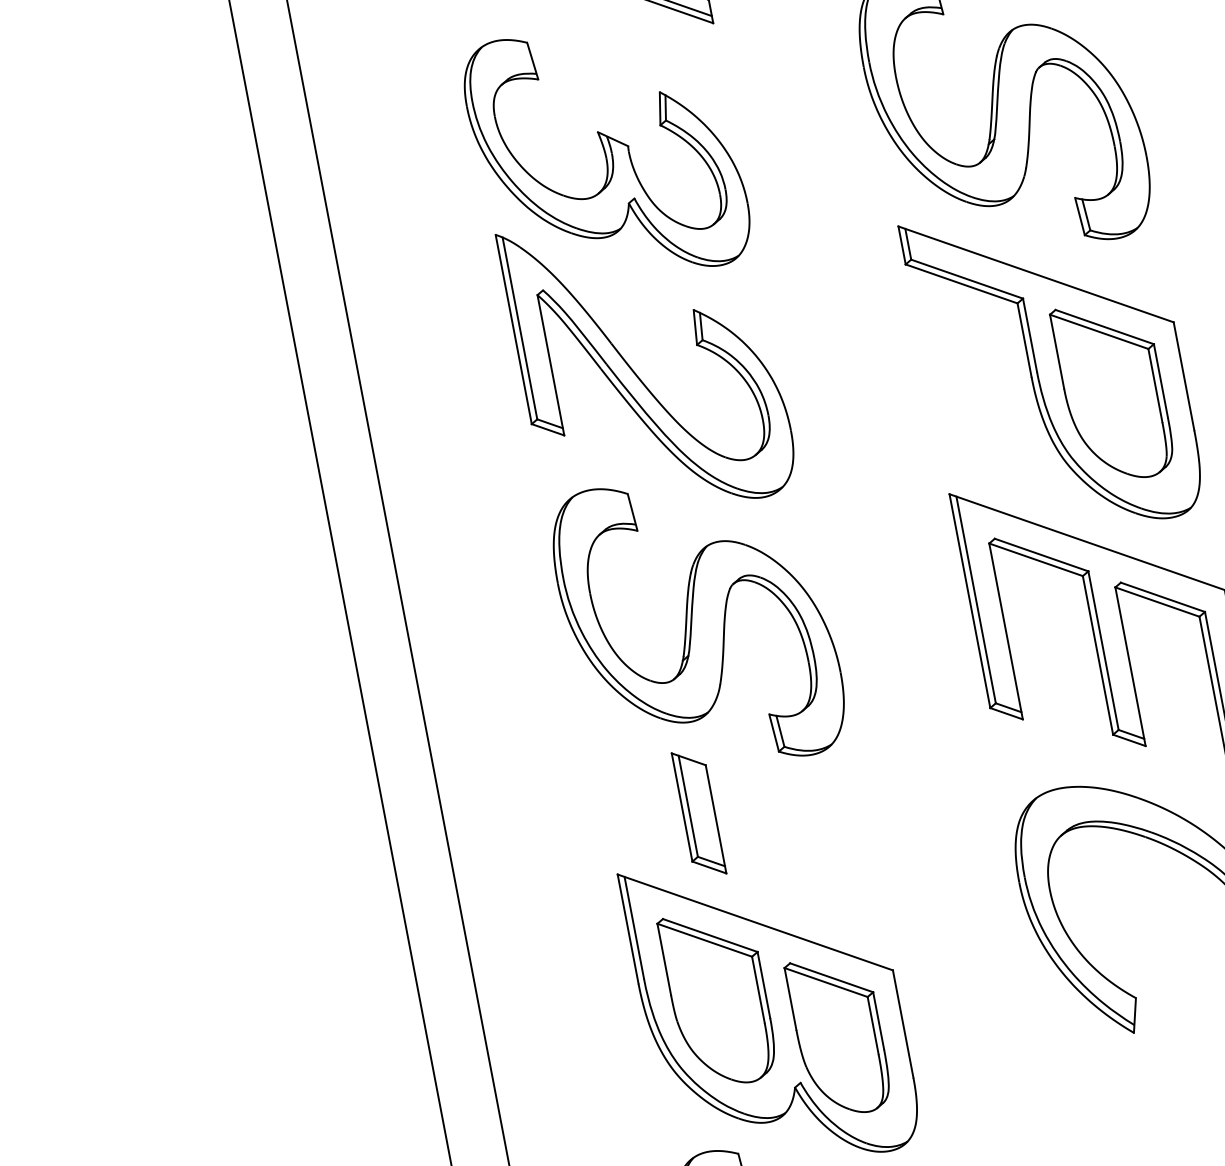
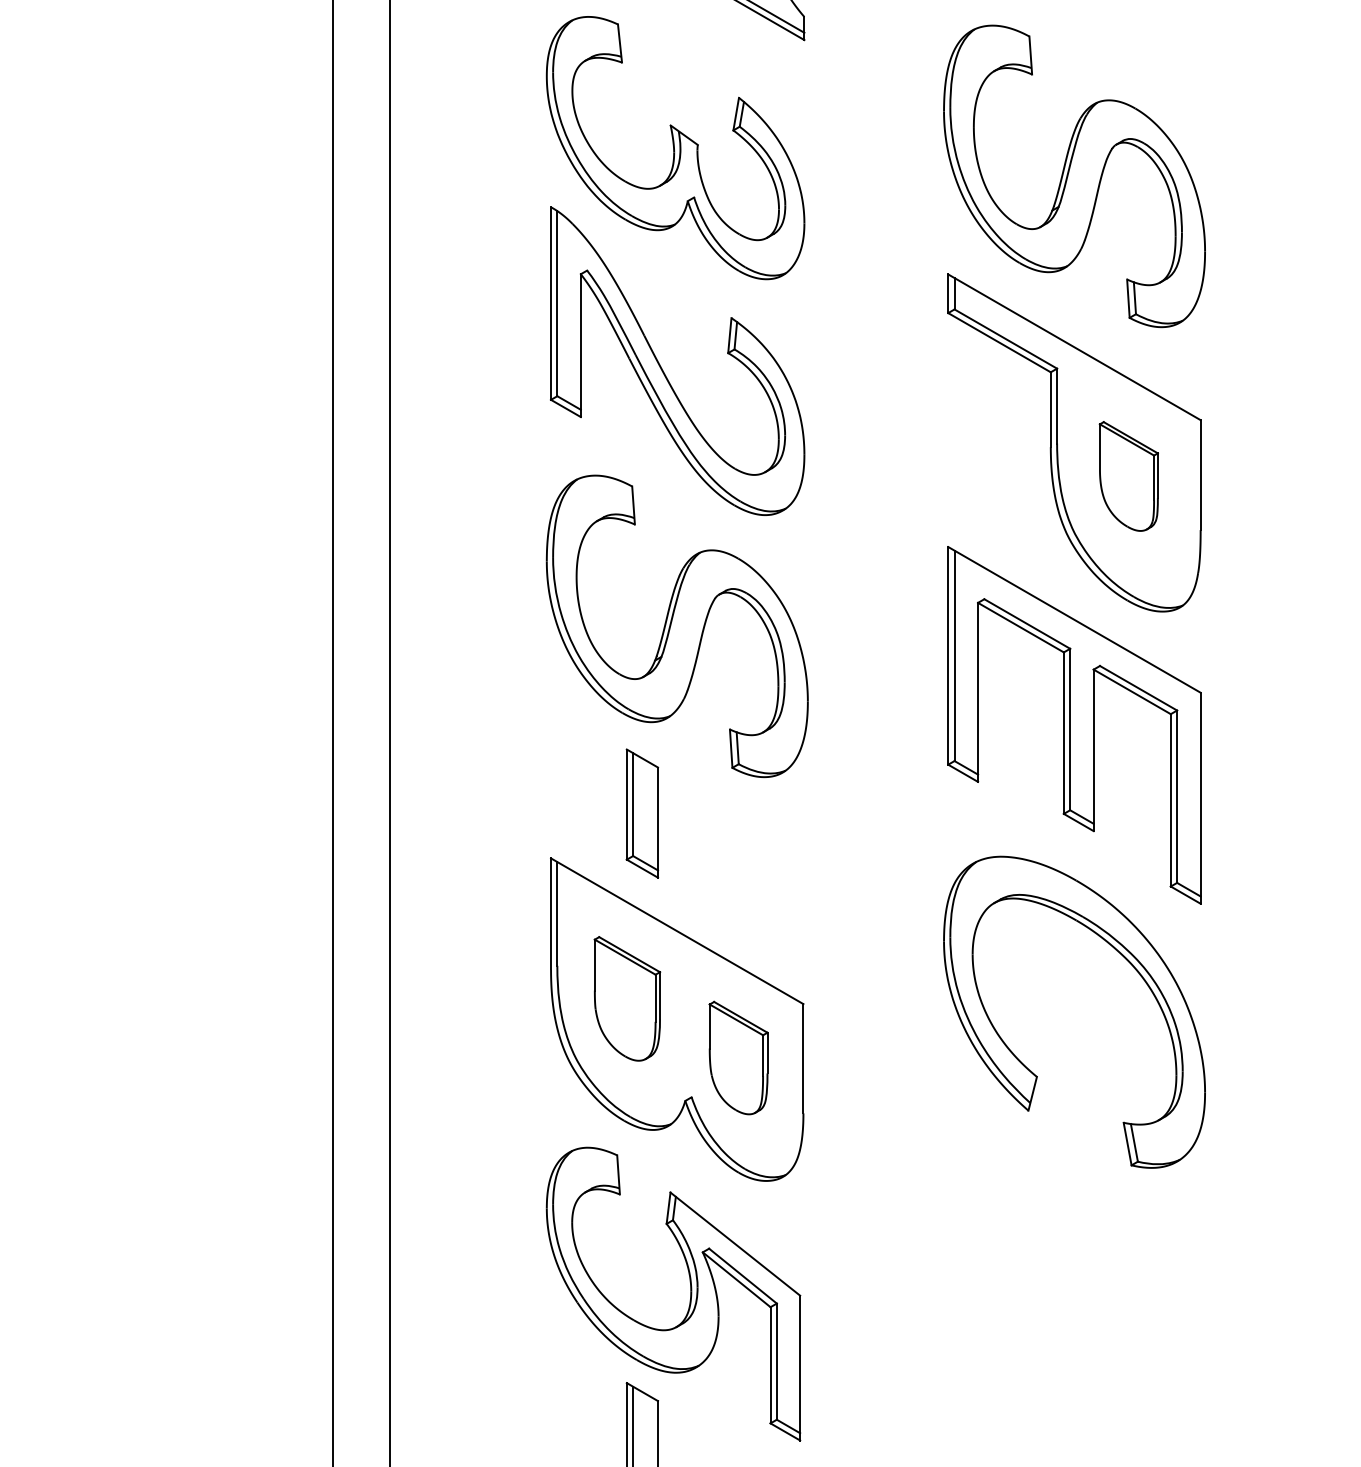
part: (1113, 391) -> (1128, 476), size x0.6
part: (719, 997) -> (627, 998), size x0.7
part: (839, 1034) -> (738, 1057), size x0.7

